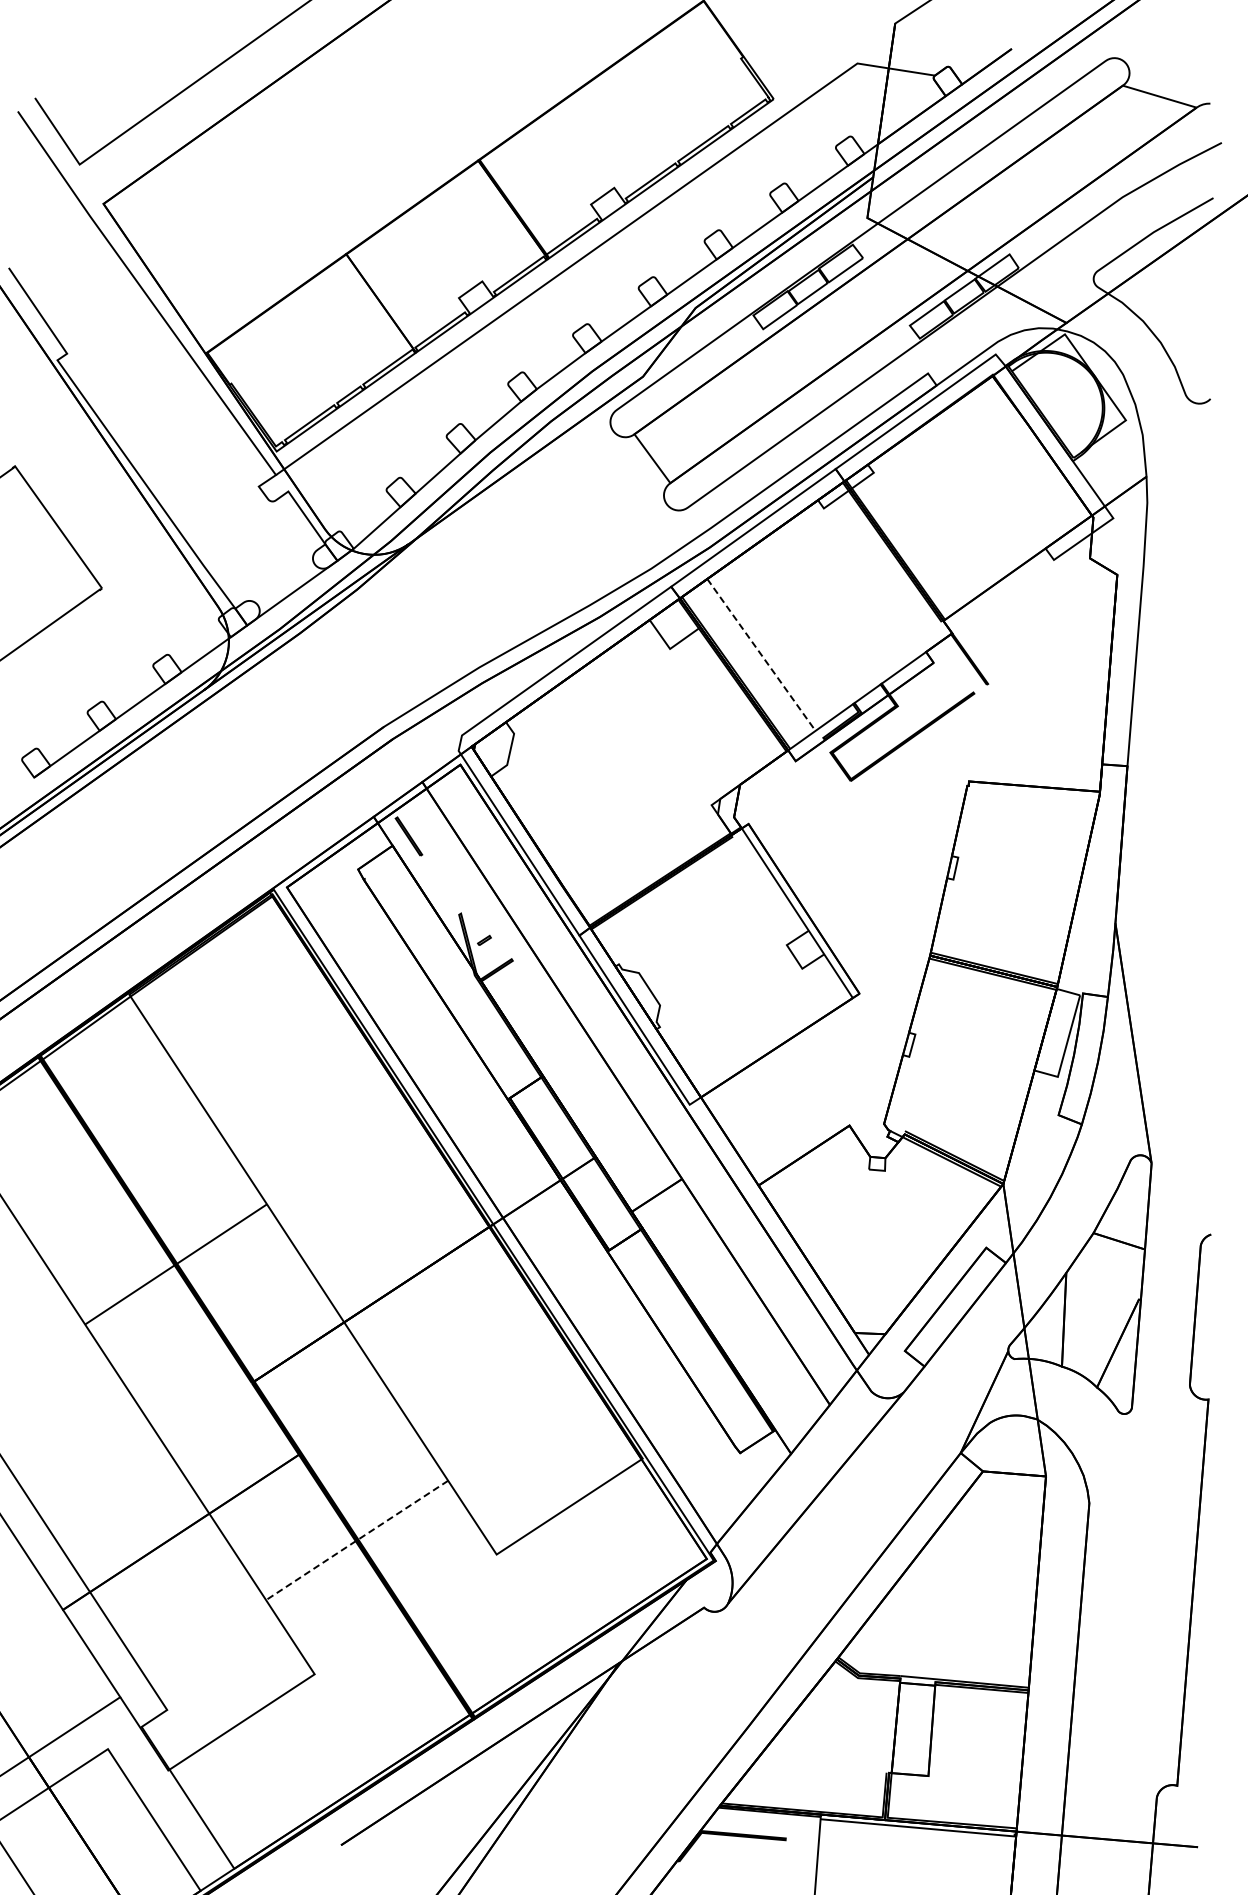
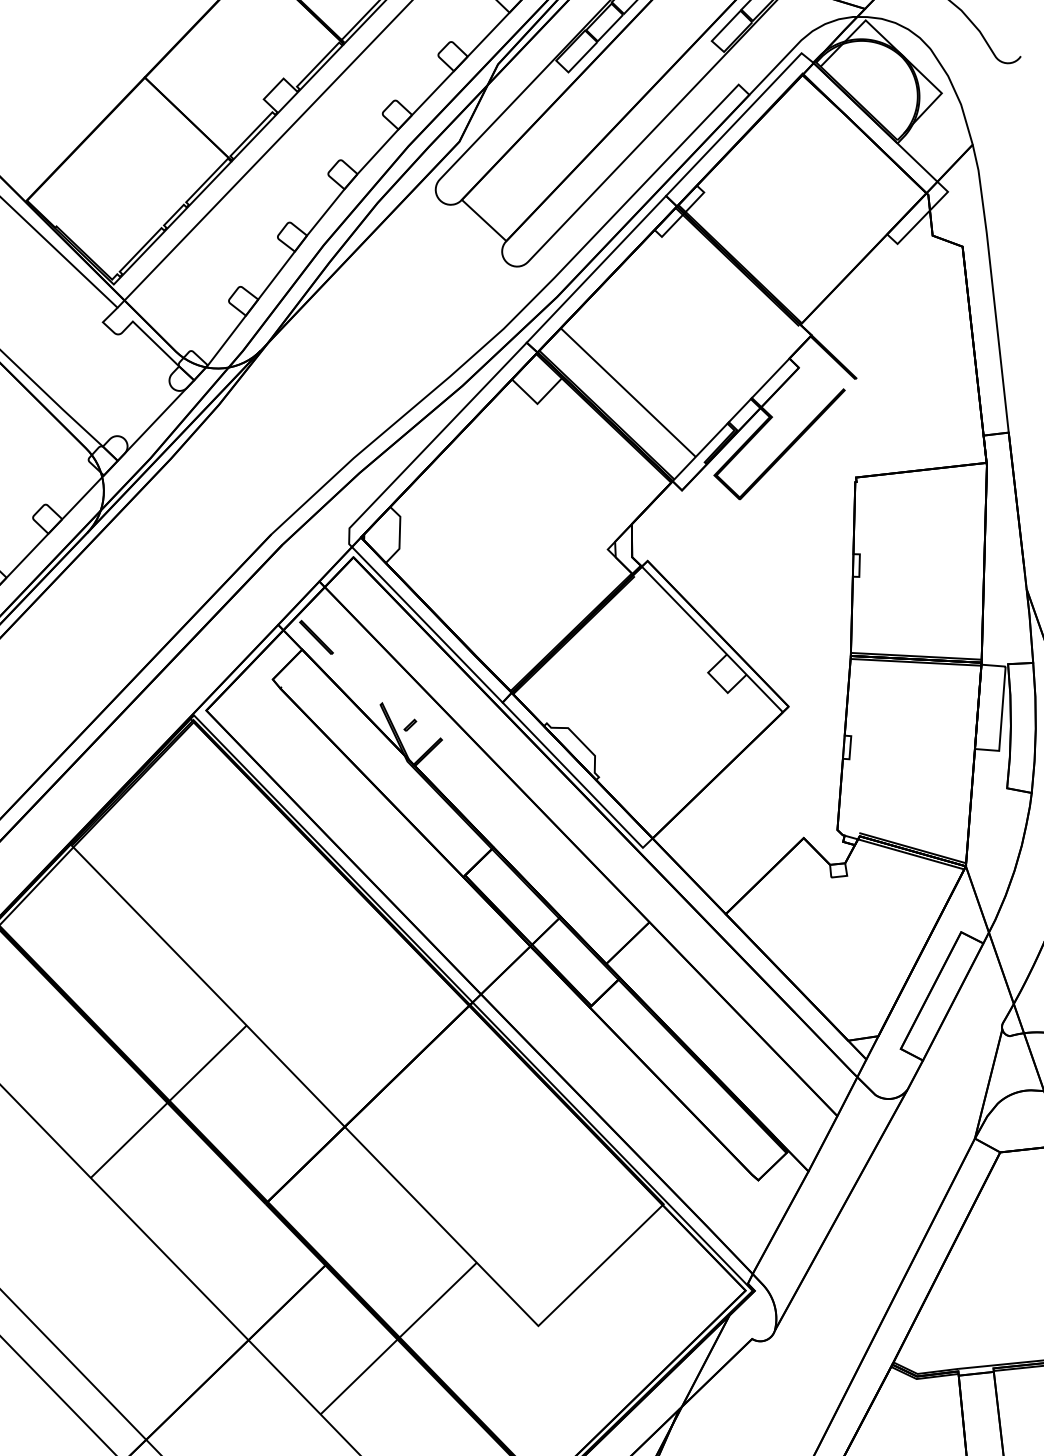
line: (761, 655) -> (628, 393), dashed -> solid
line: (356, 1540) -> (398, 1338), dashed -> solid

